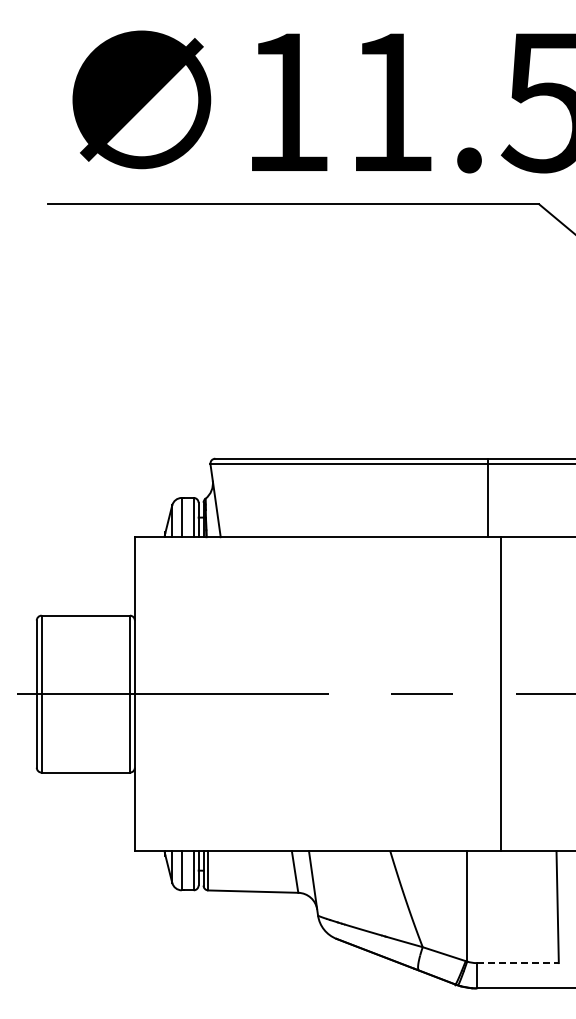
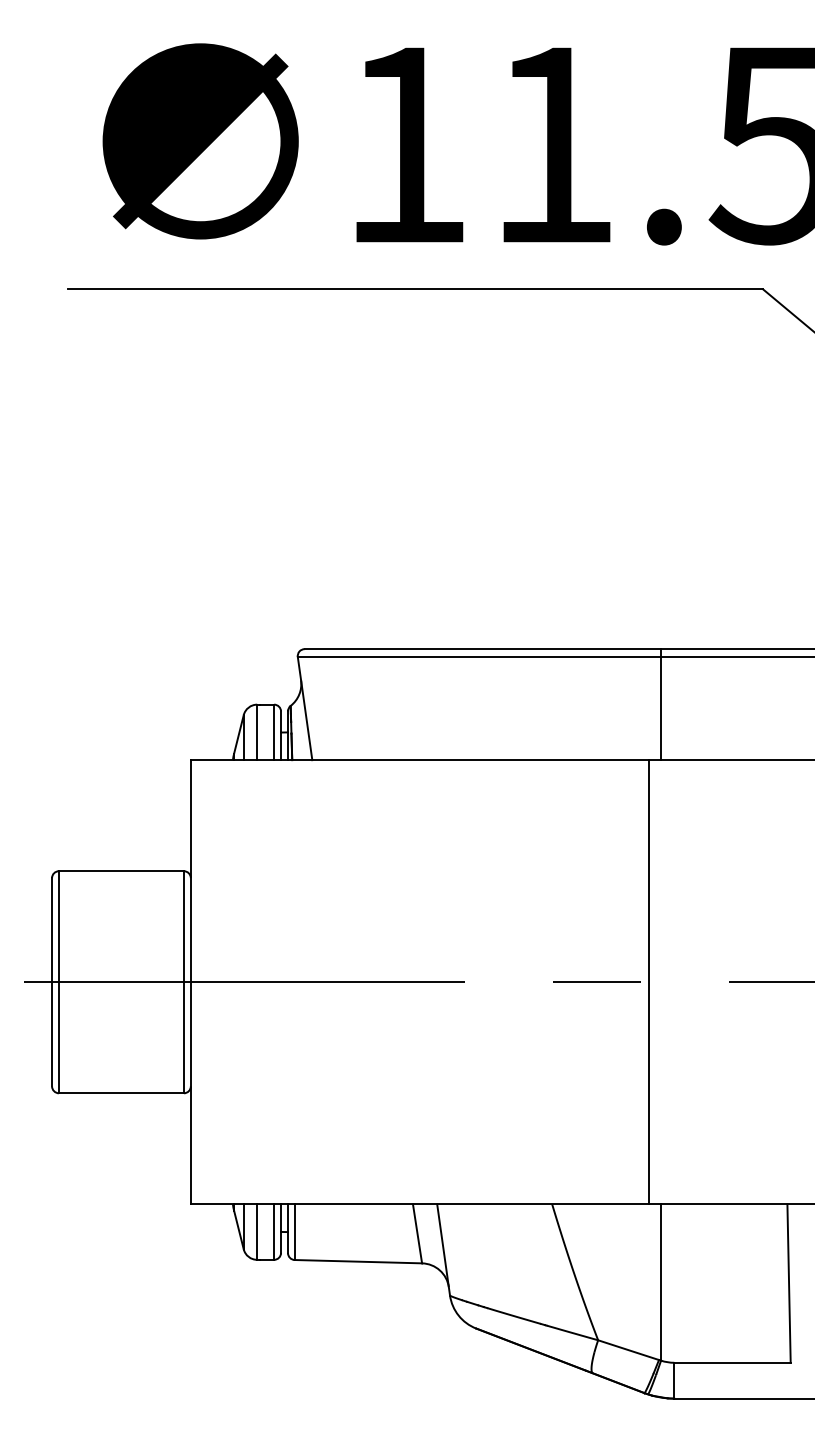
line: (488, 497) -> (661, 704), moved
line: (500, 694) -> (648, 982), moved
line: (518, 963) -> (733, 1363), dashed -> solid

